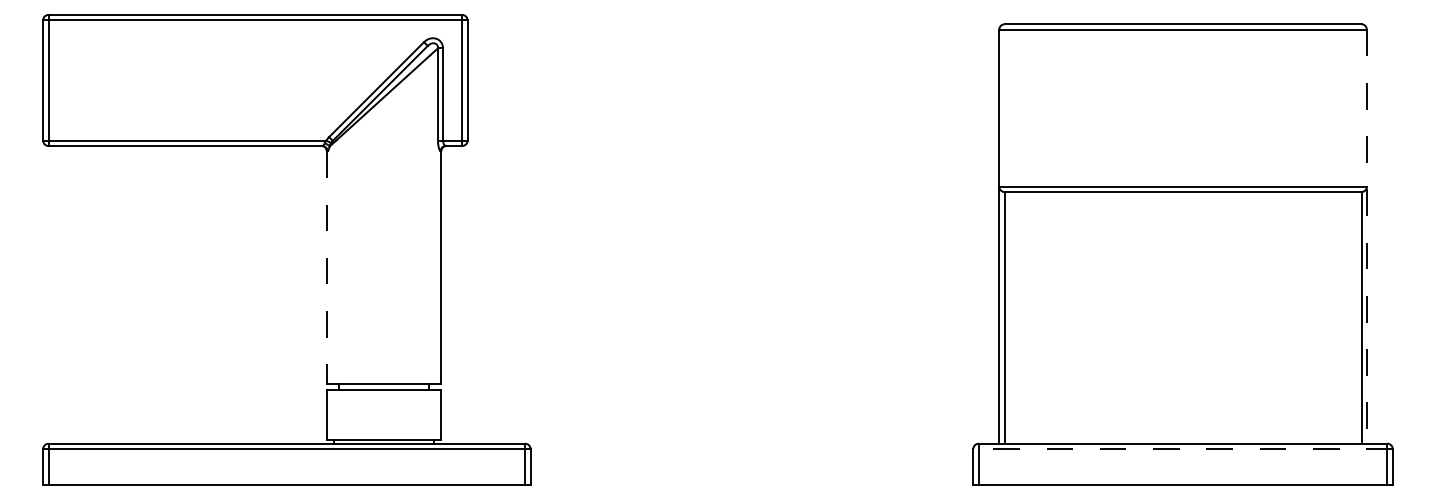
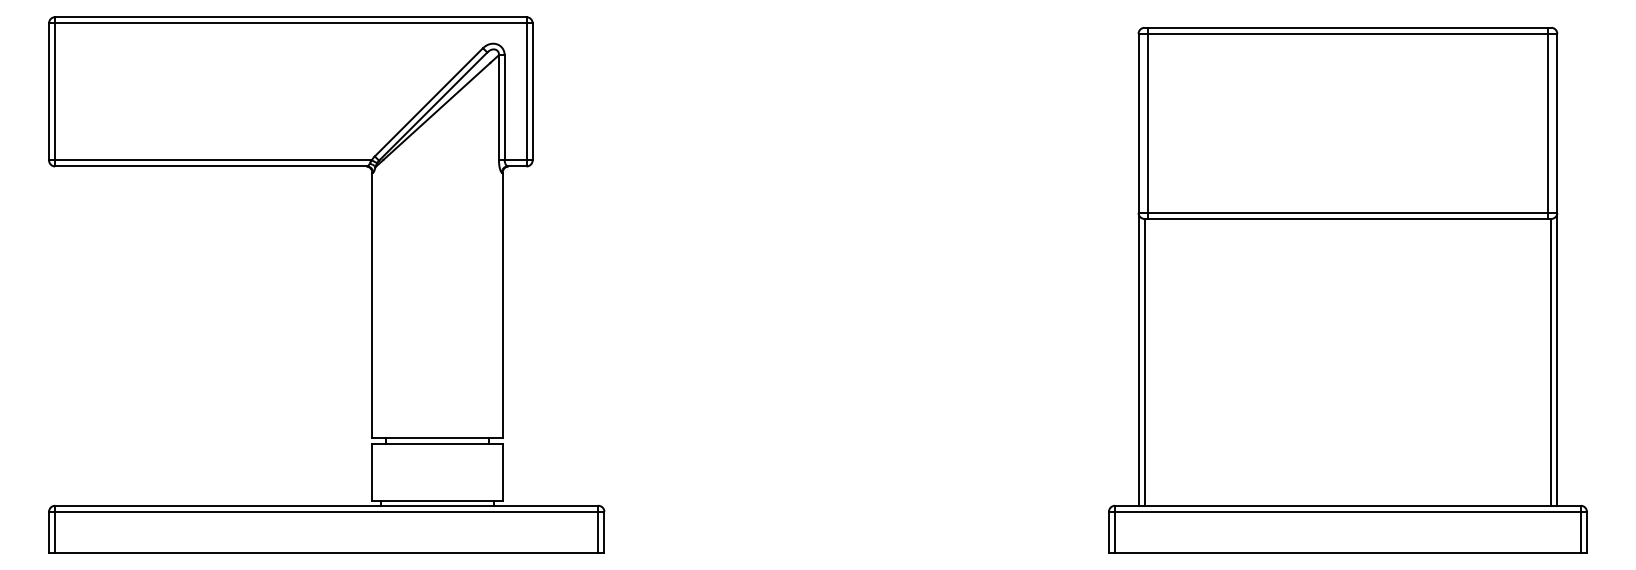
line: (1007, 107) -> (1147, 122), added
line: (1359, 107) -> (1548, 122), added
line: (1366, 236) -> (1557, 269), dashed -> solid
line: (327, 267) -> (372, 305), dashed -> solid
line: (1182, 448) -> (1347, 511), dashed -> solid

